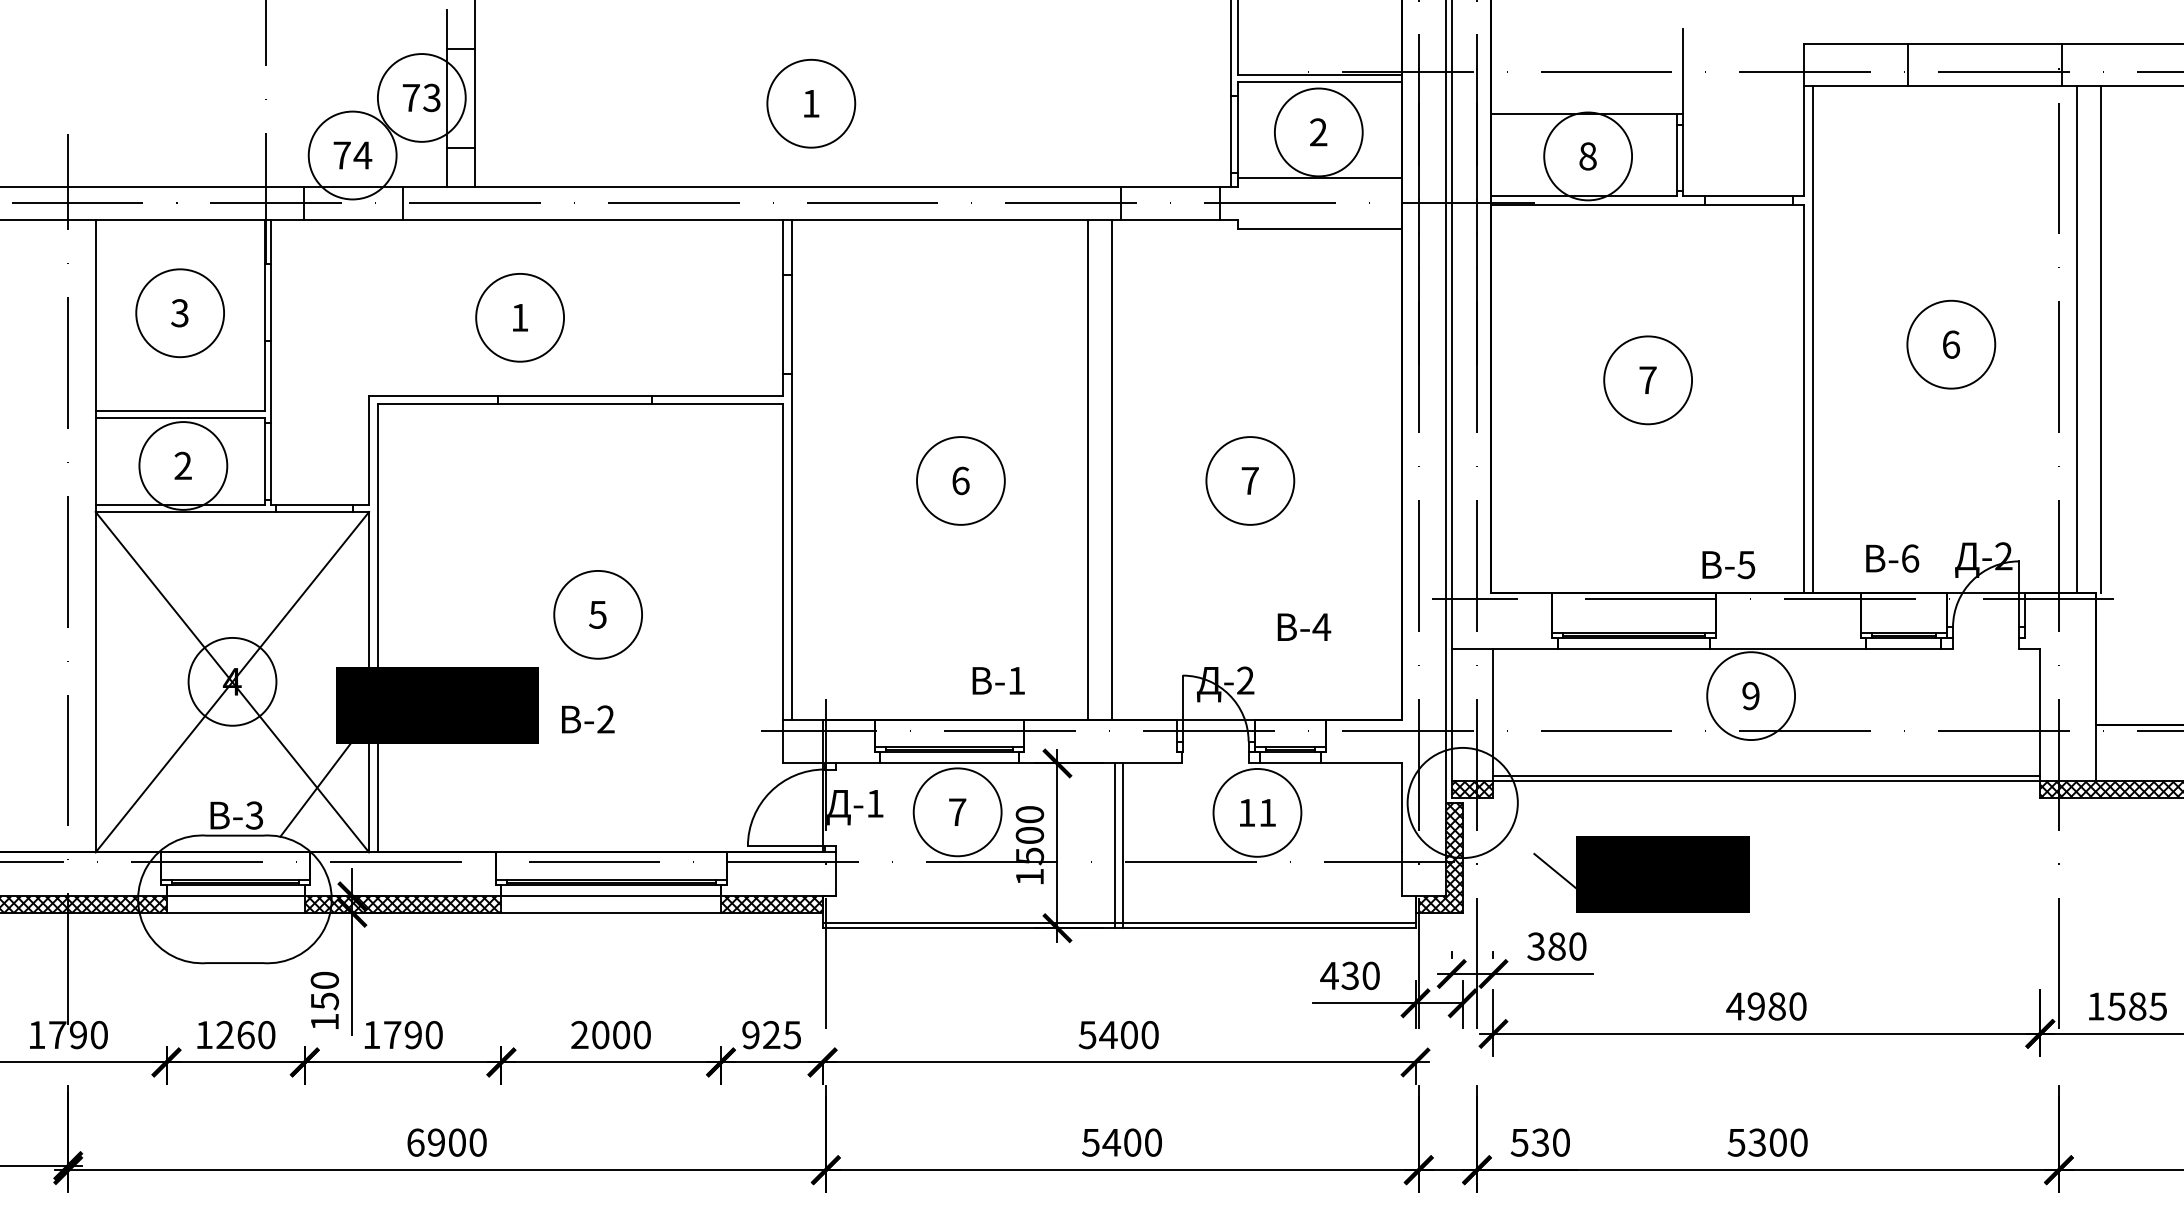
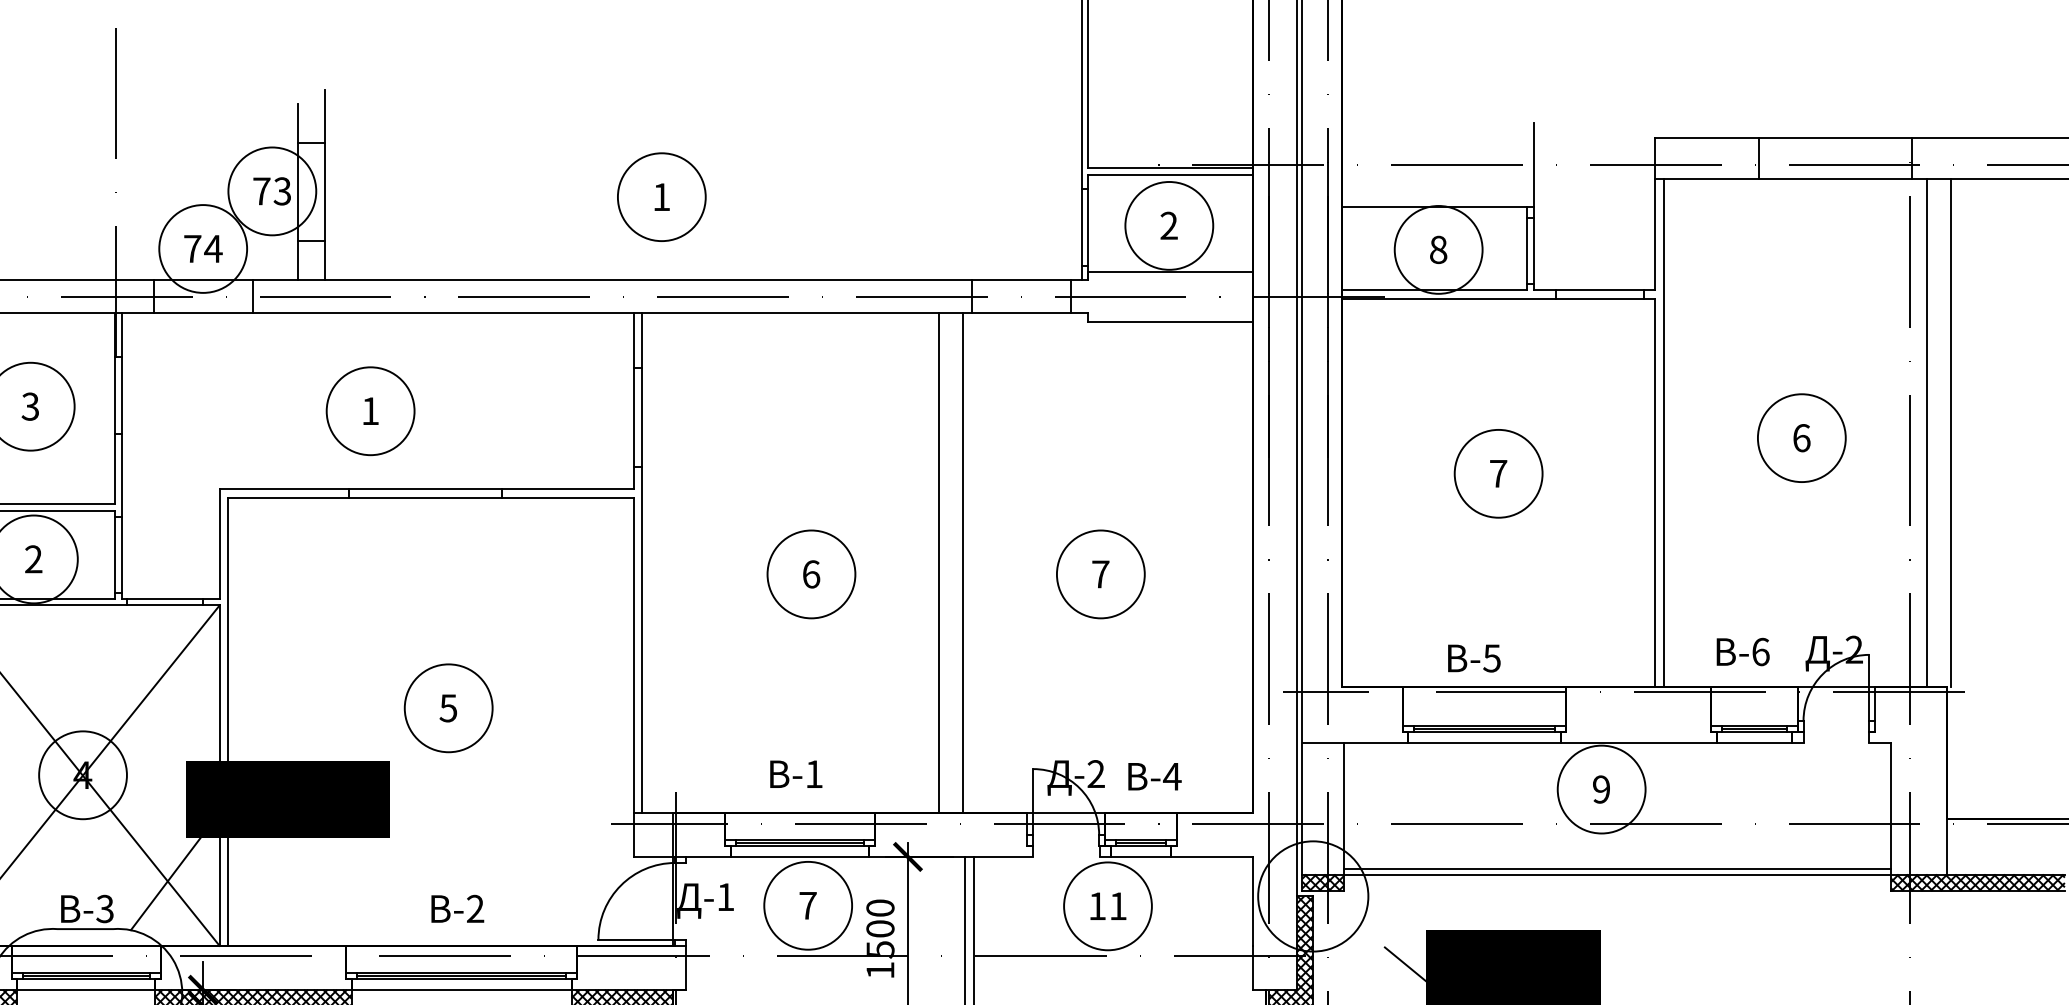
text: (1728, 565) -> (1474, 658), moved
text: (1304, 626) -> (1155, 775), moved
text: (998, 680) -> (796, 773), moved
text: (588, 719) -> (458, 908), moved

